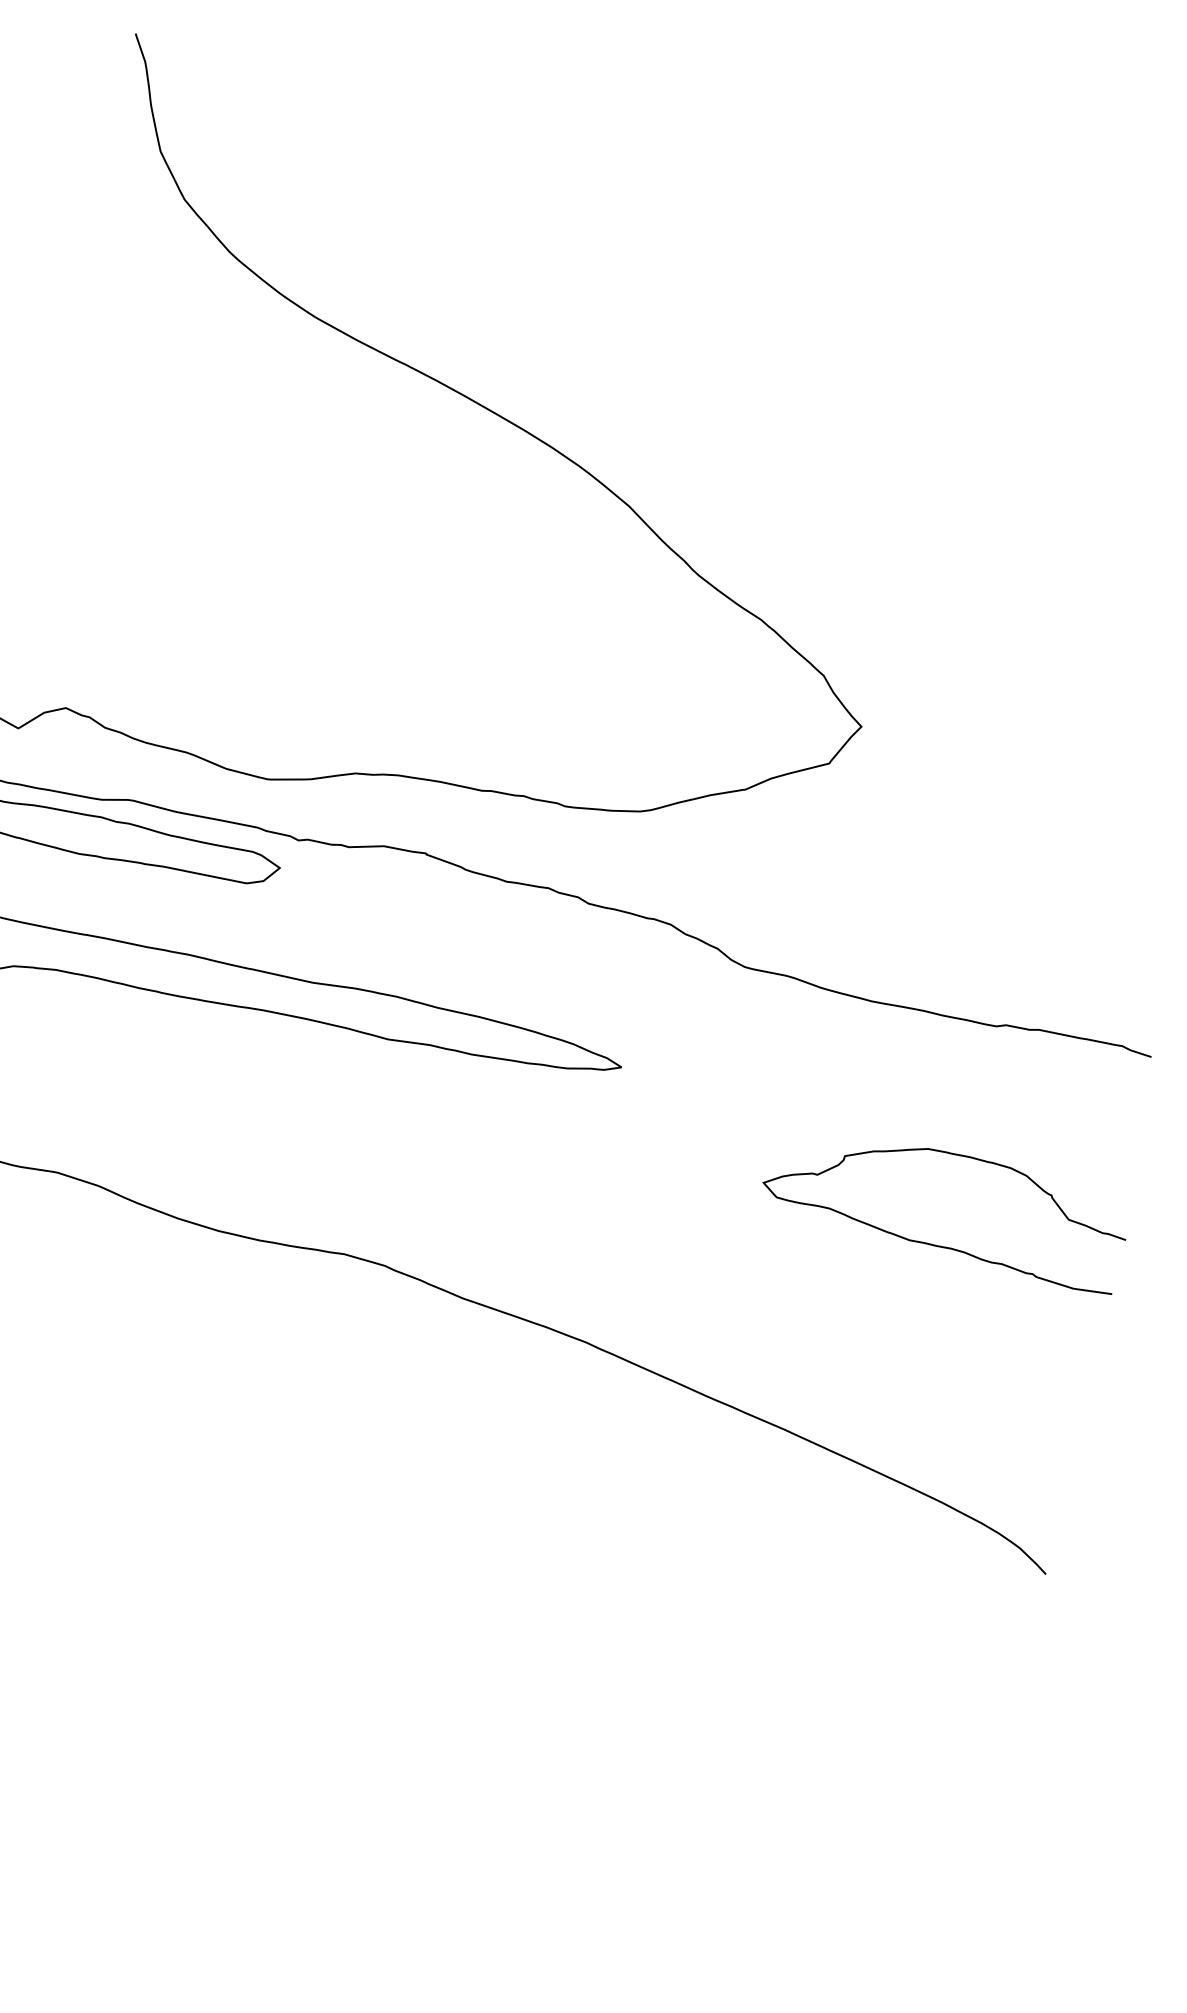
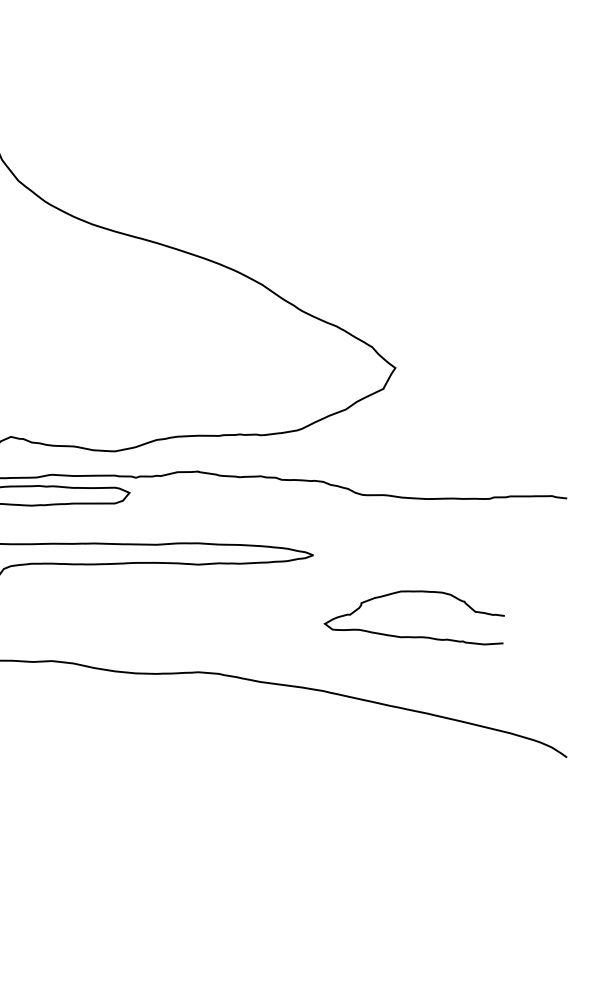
curve: (935, 1243) -> (413, 636), moved

